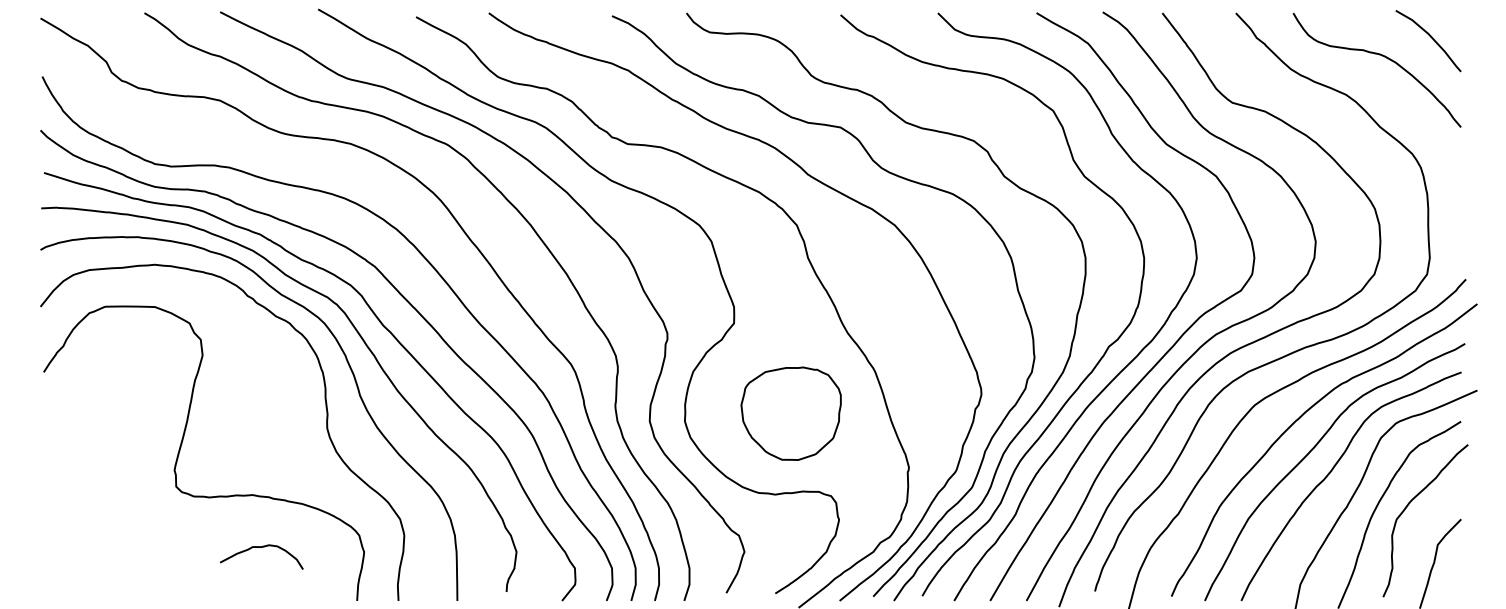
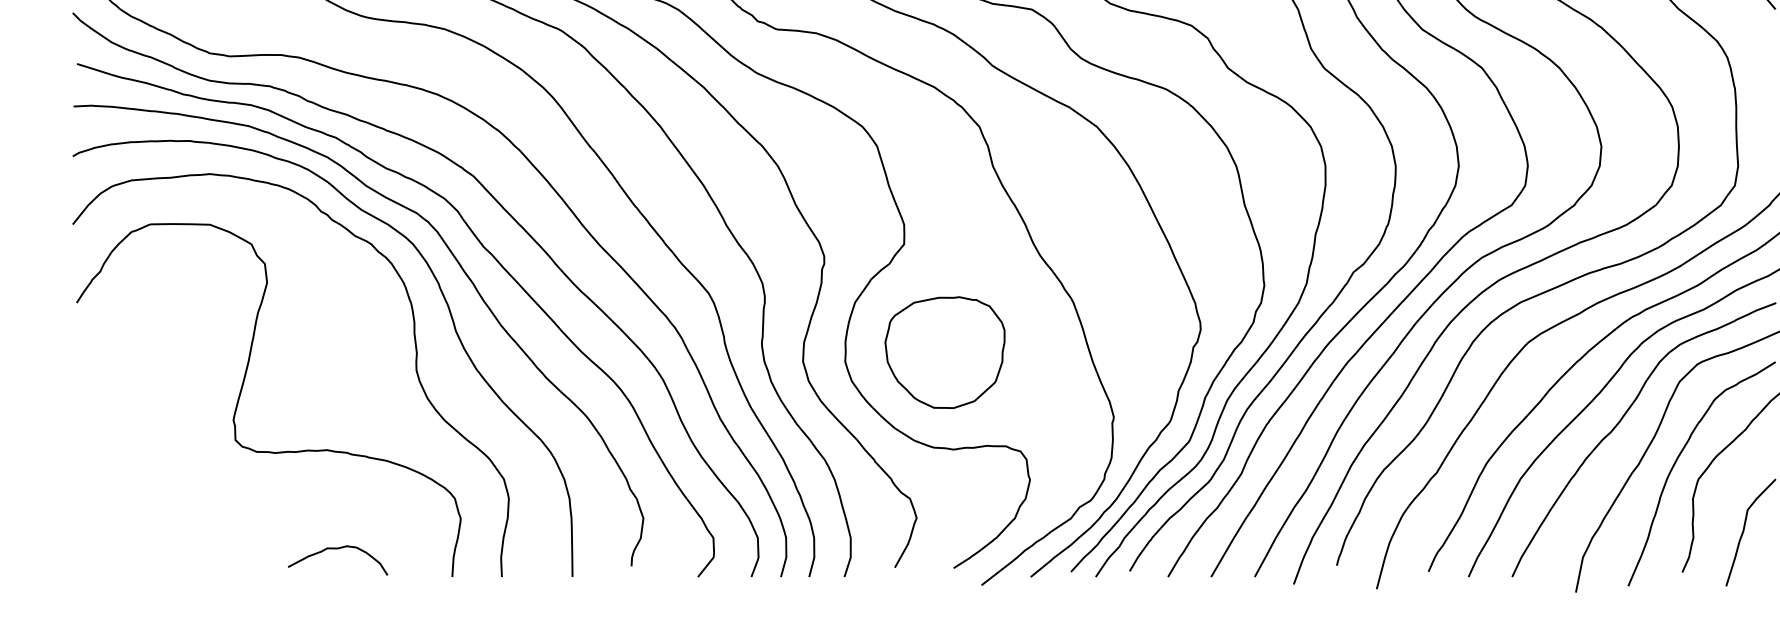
part: (790, 413) -> (944, 352), moved
curve: (261, 547) -> (337, 548), moved

